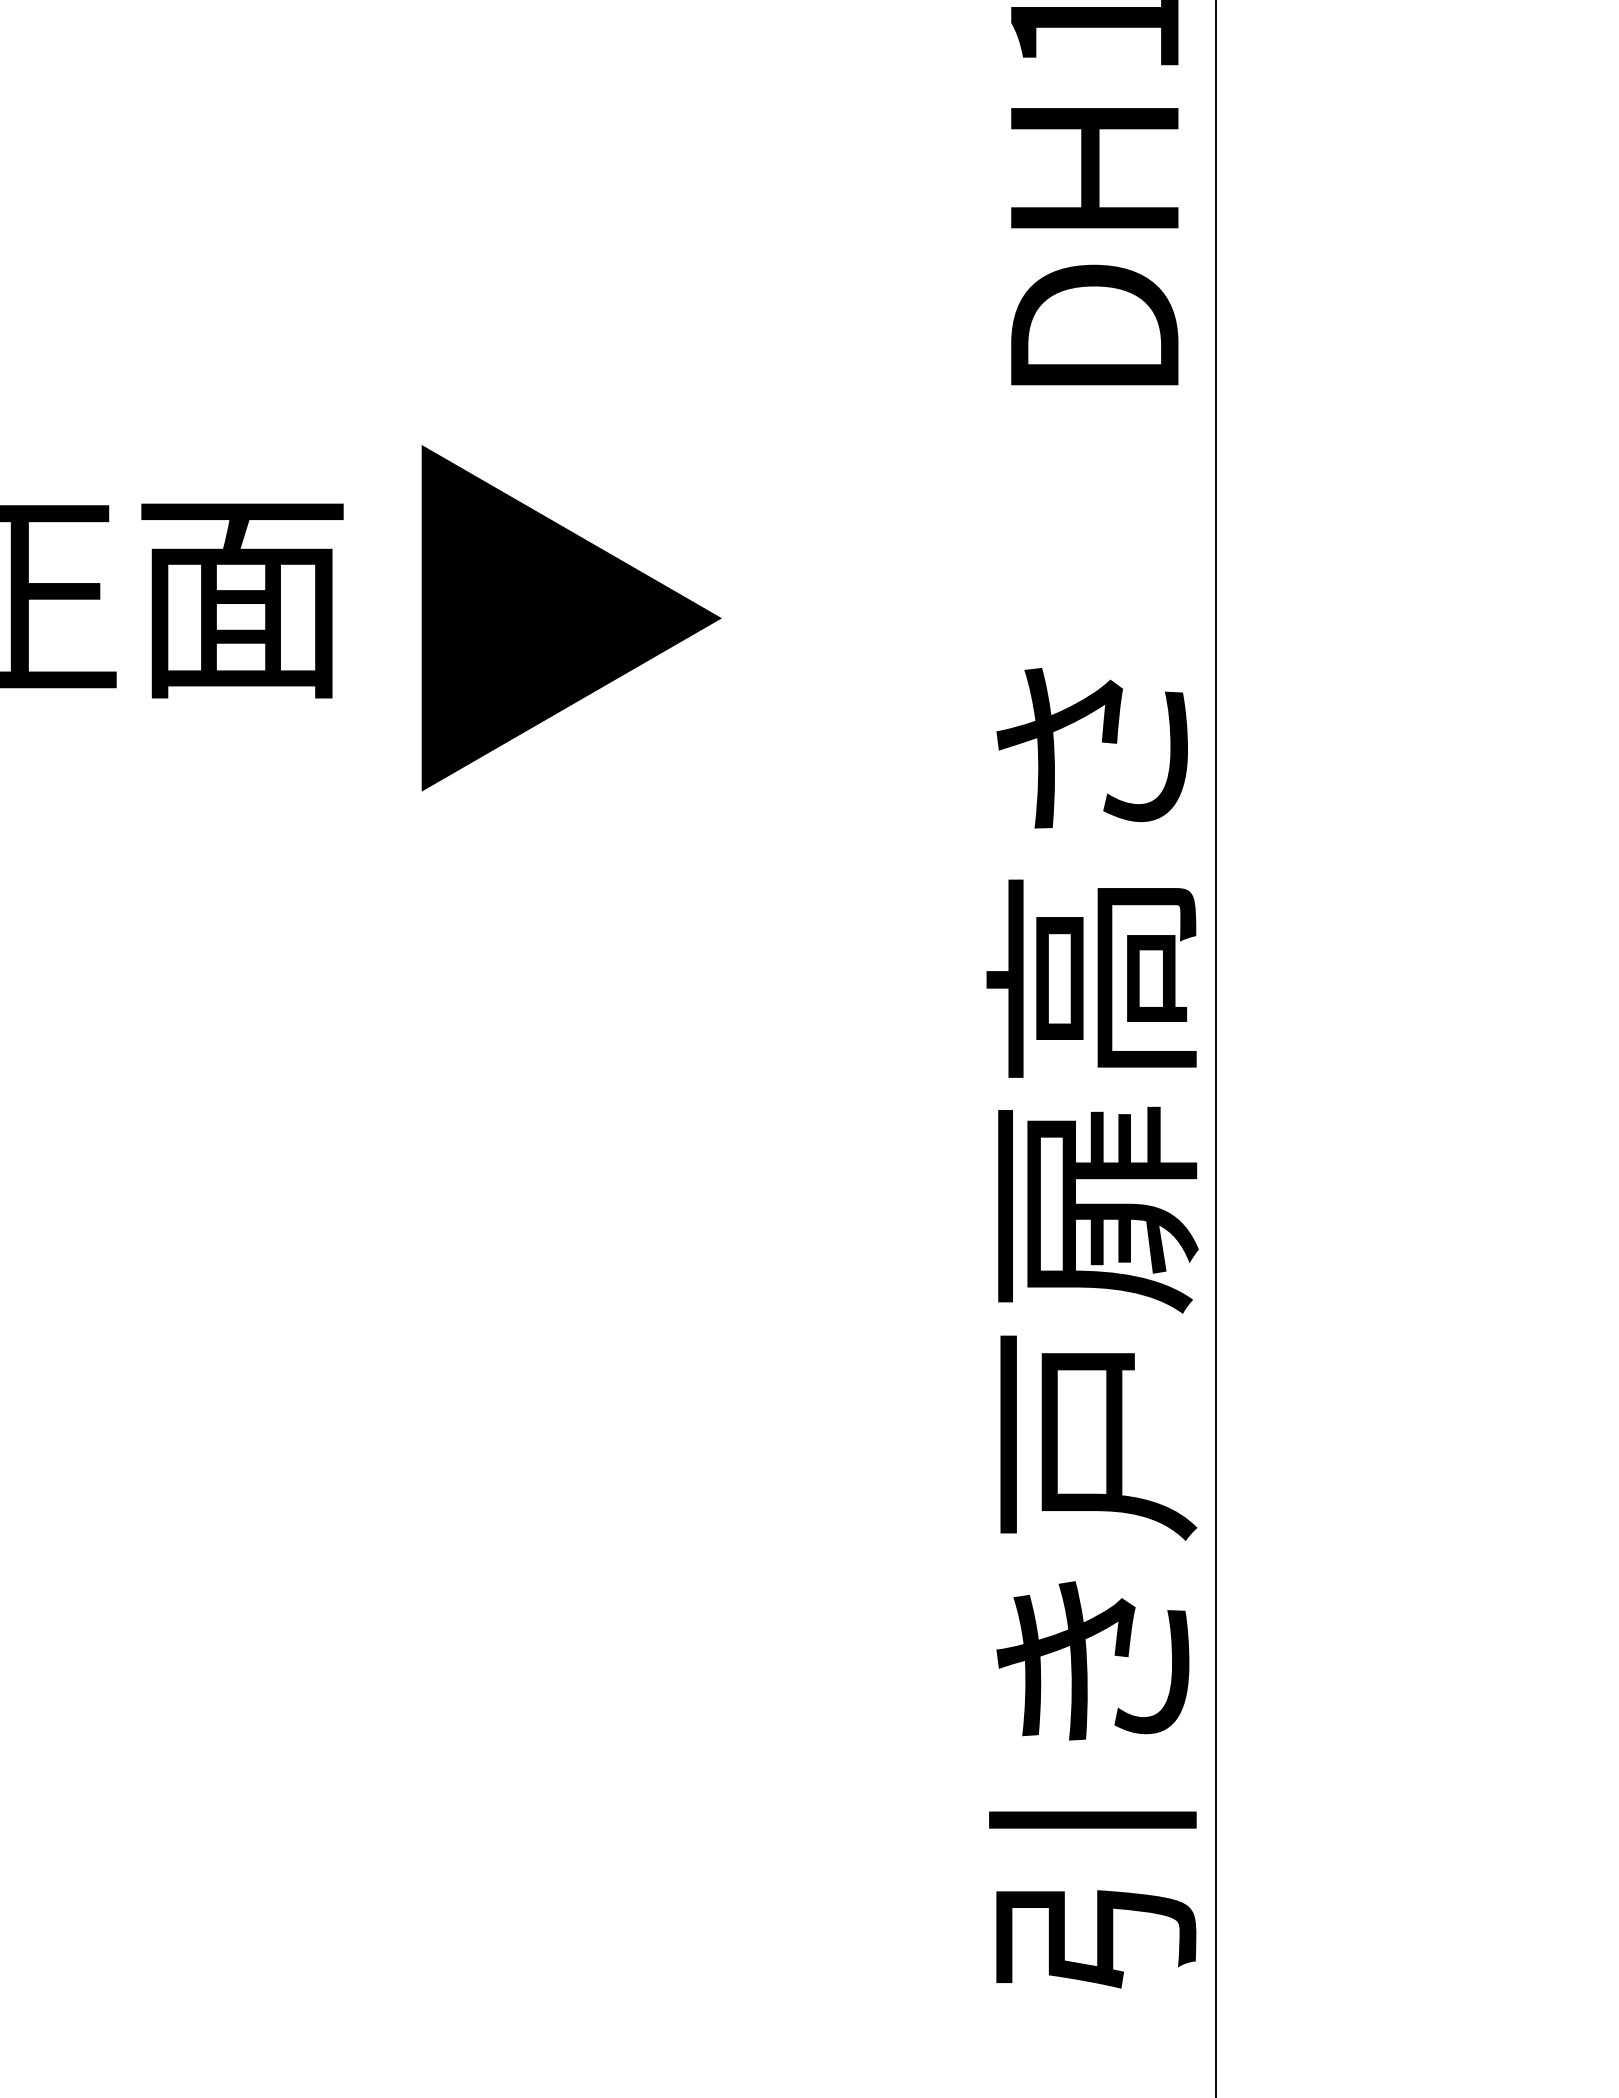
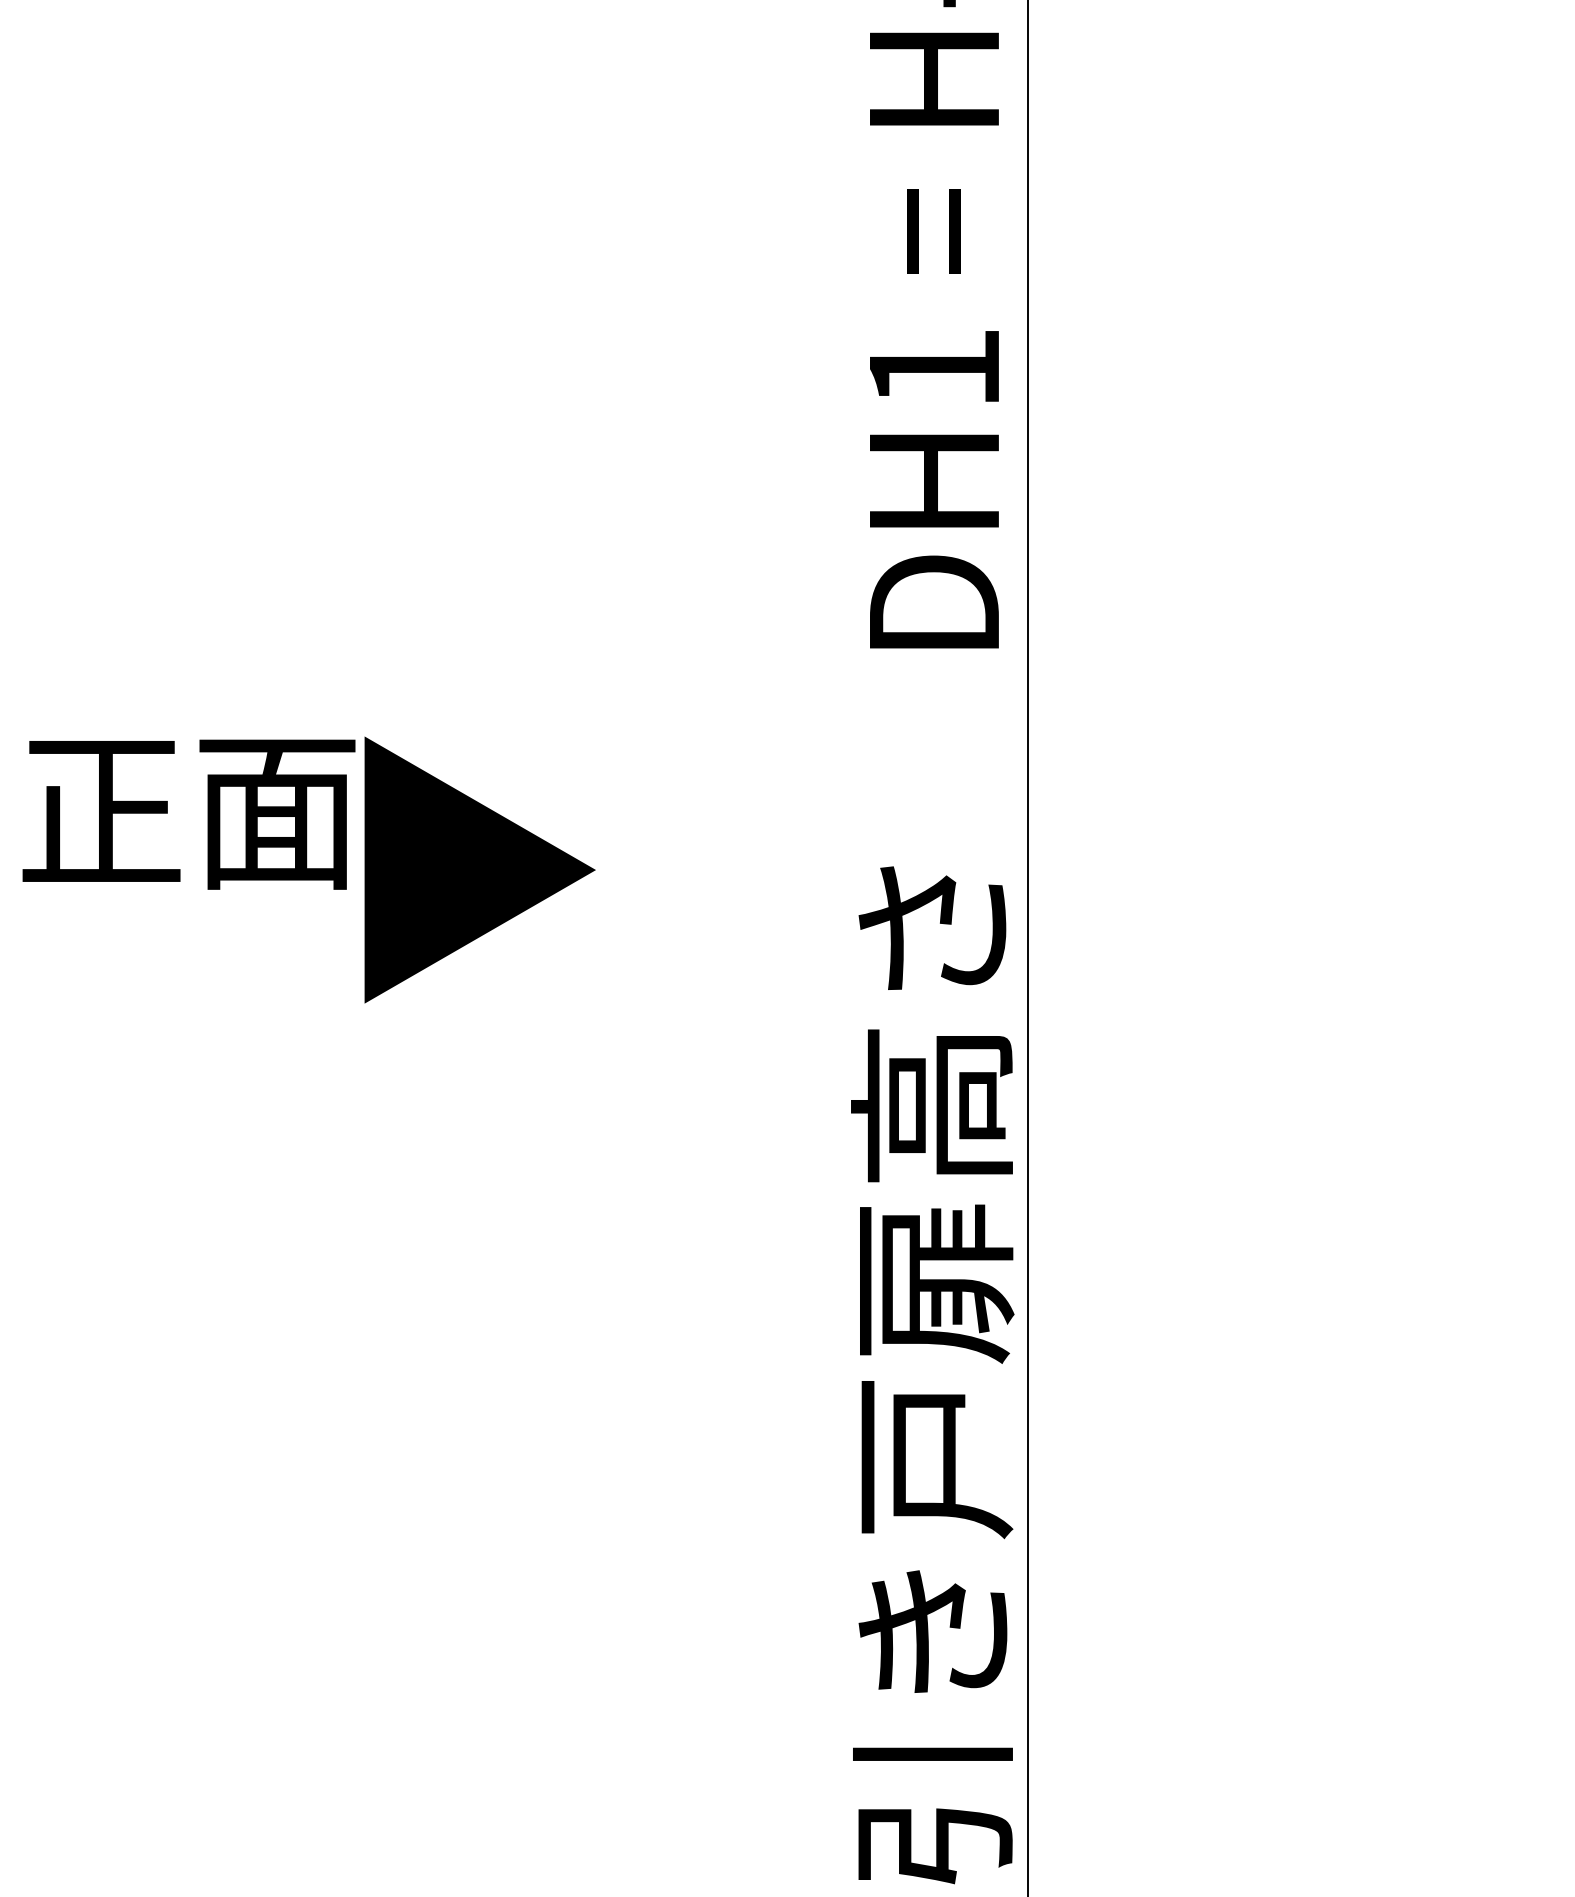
part: (570, 617) -> (479, 869), moved

